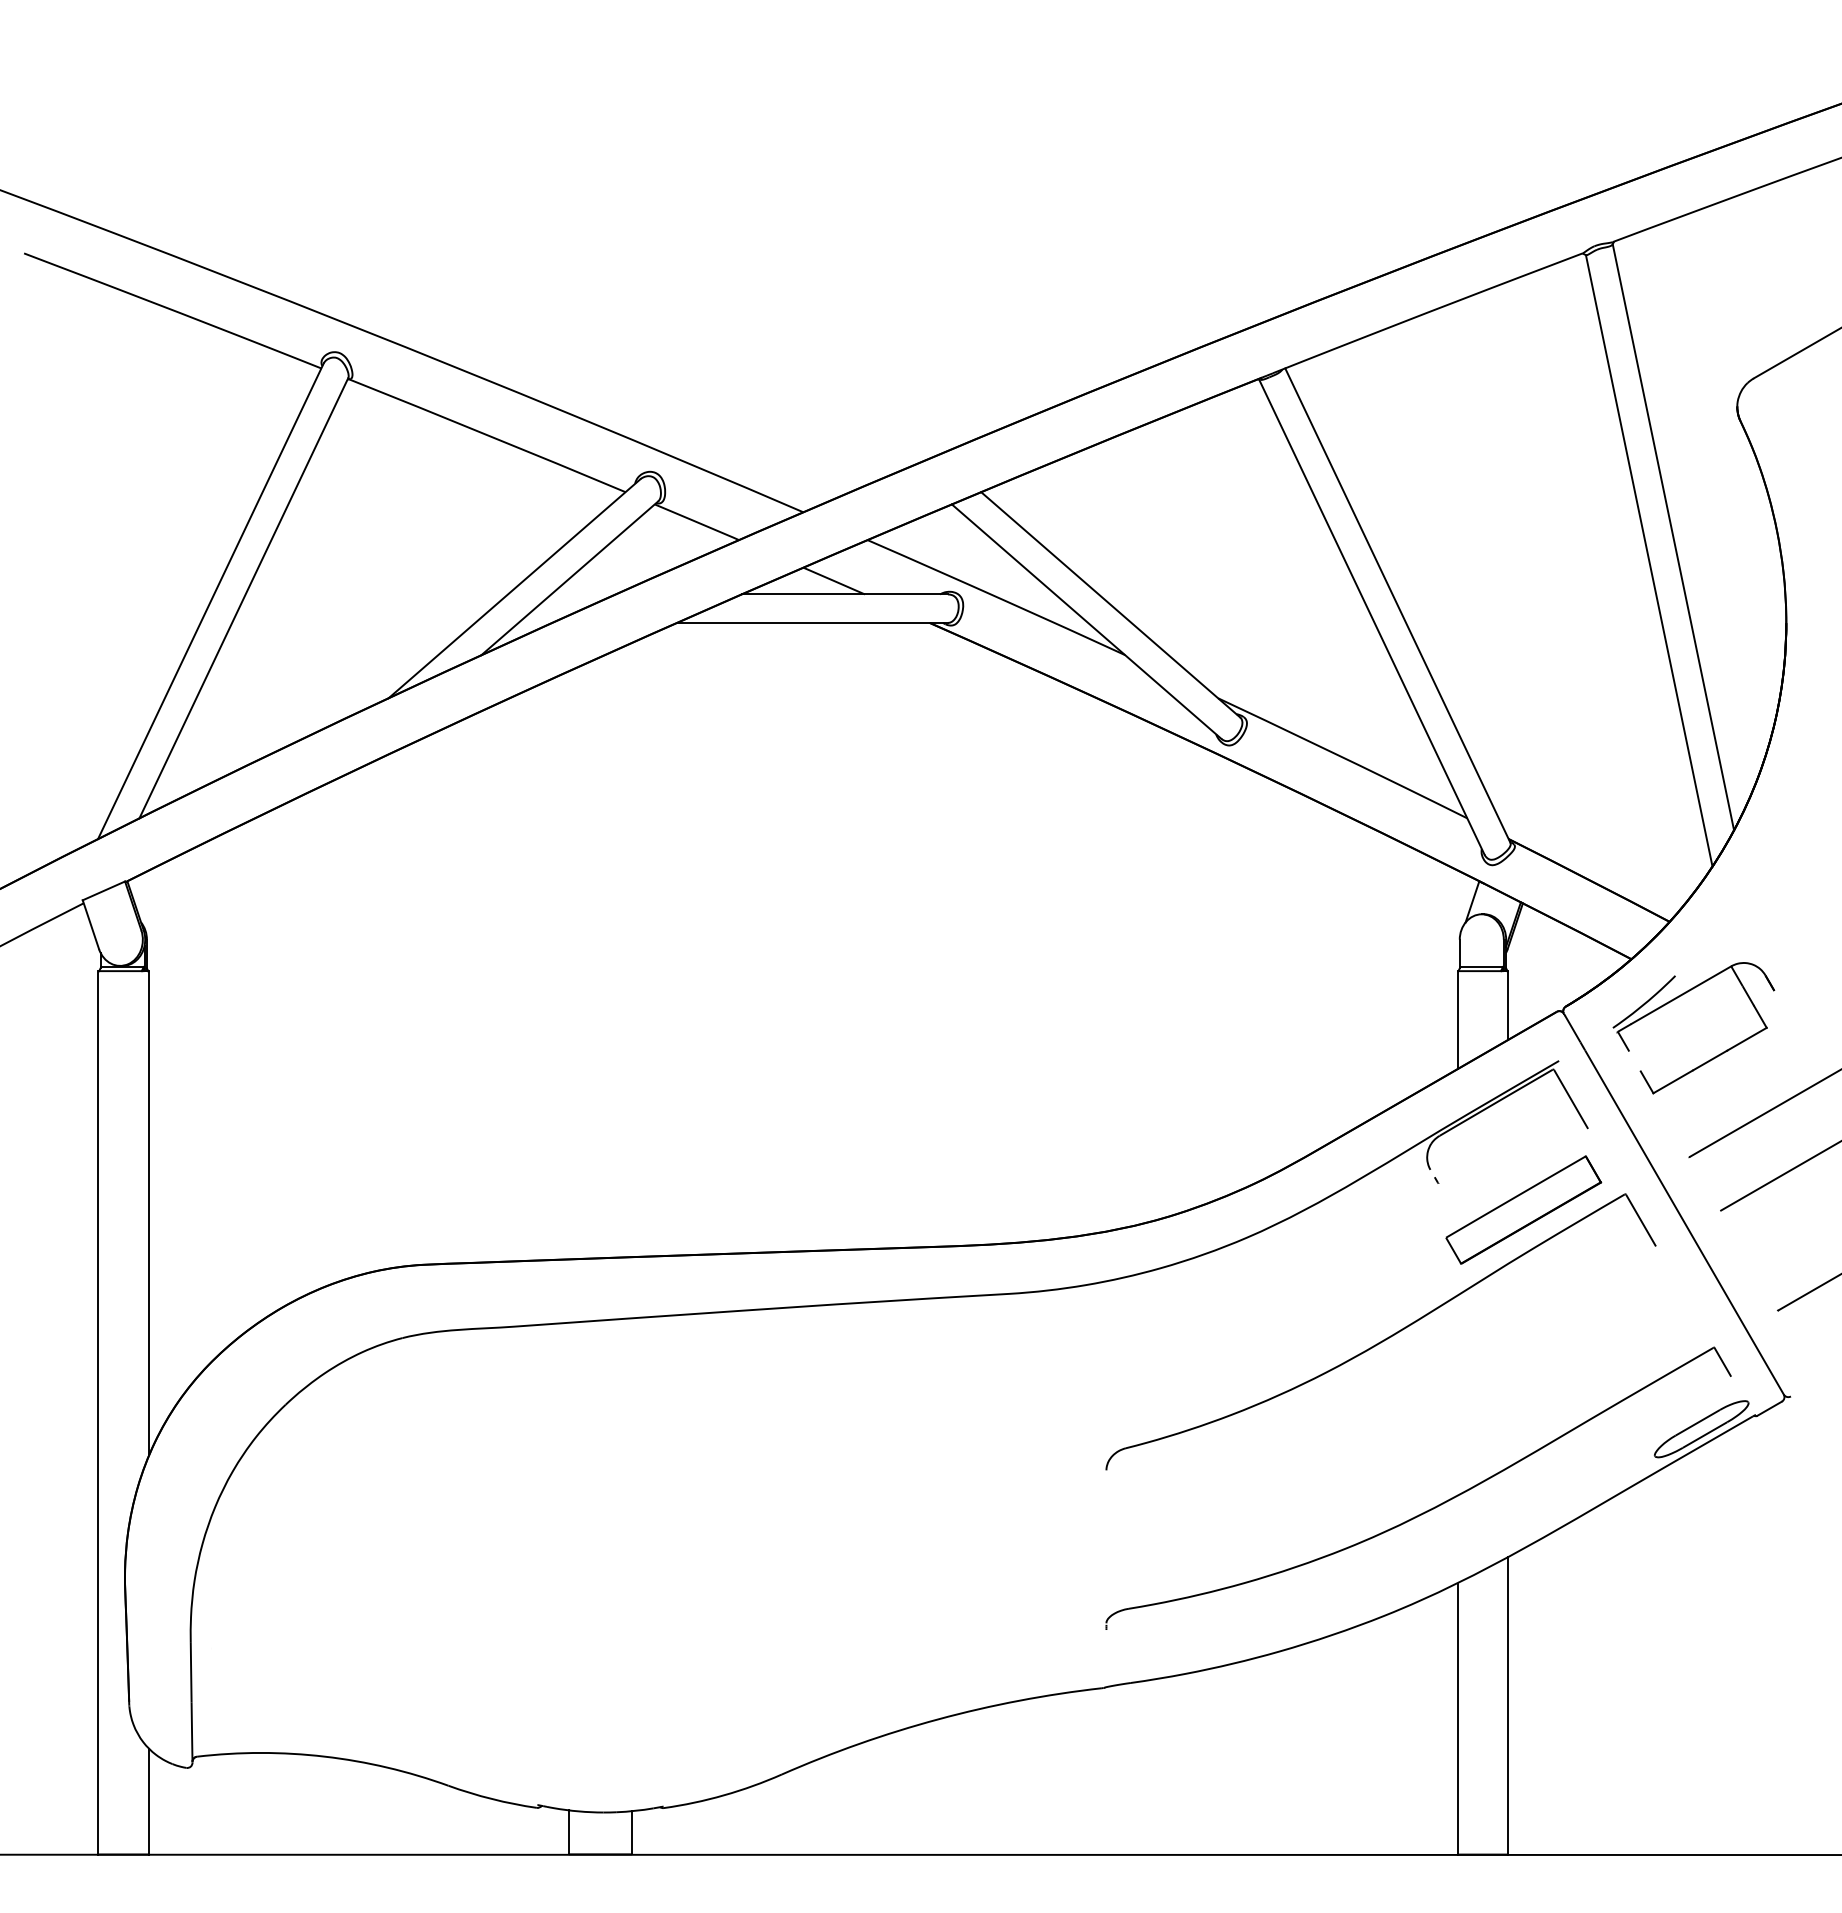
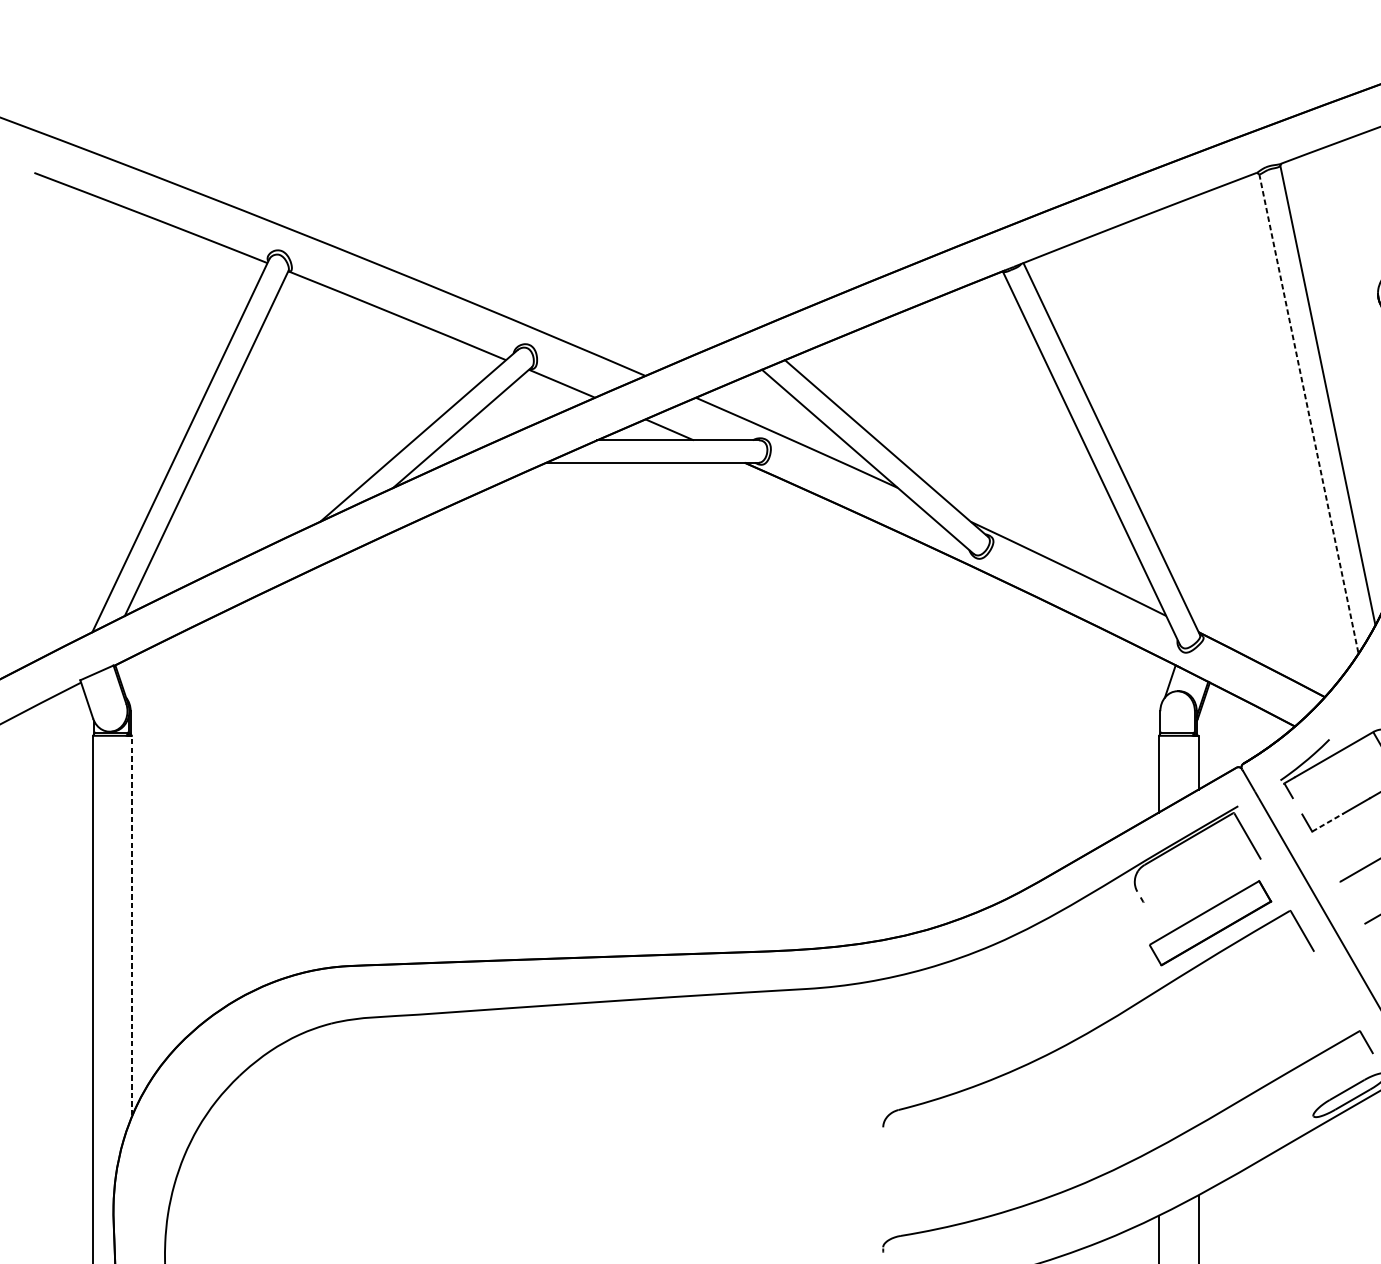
line: (1649, 561) -> (1309, 414), solid -> dashed
line: (1673, 1081) -> (1327, 822), solid -> dashed
line: (149, 1212) -> (132, 925), solid -> dashed

